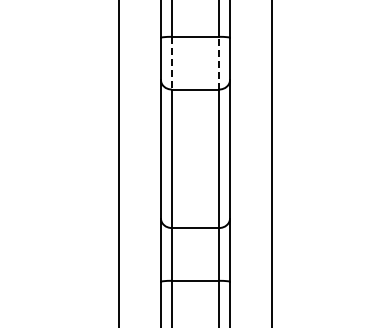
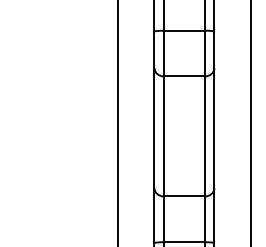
line: (219, 62) -> (205, 52), dashed -> solid
line: (171, 63) -> (163, 53), dashed -> solid

